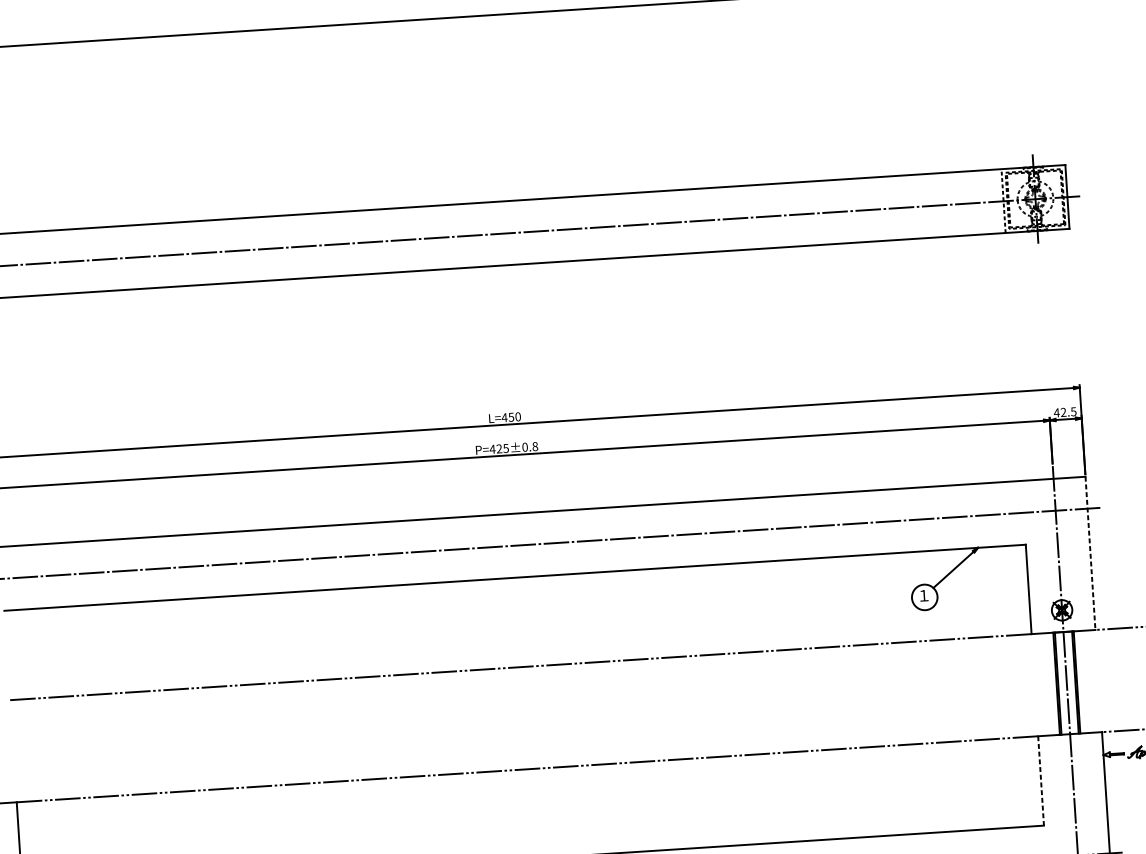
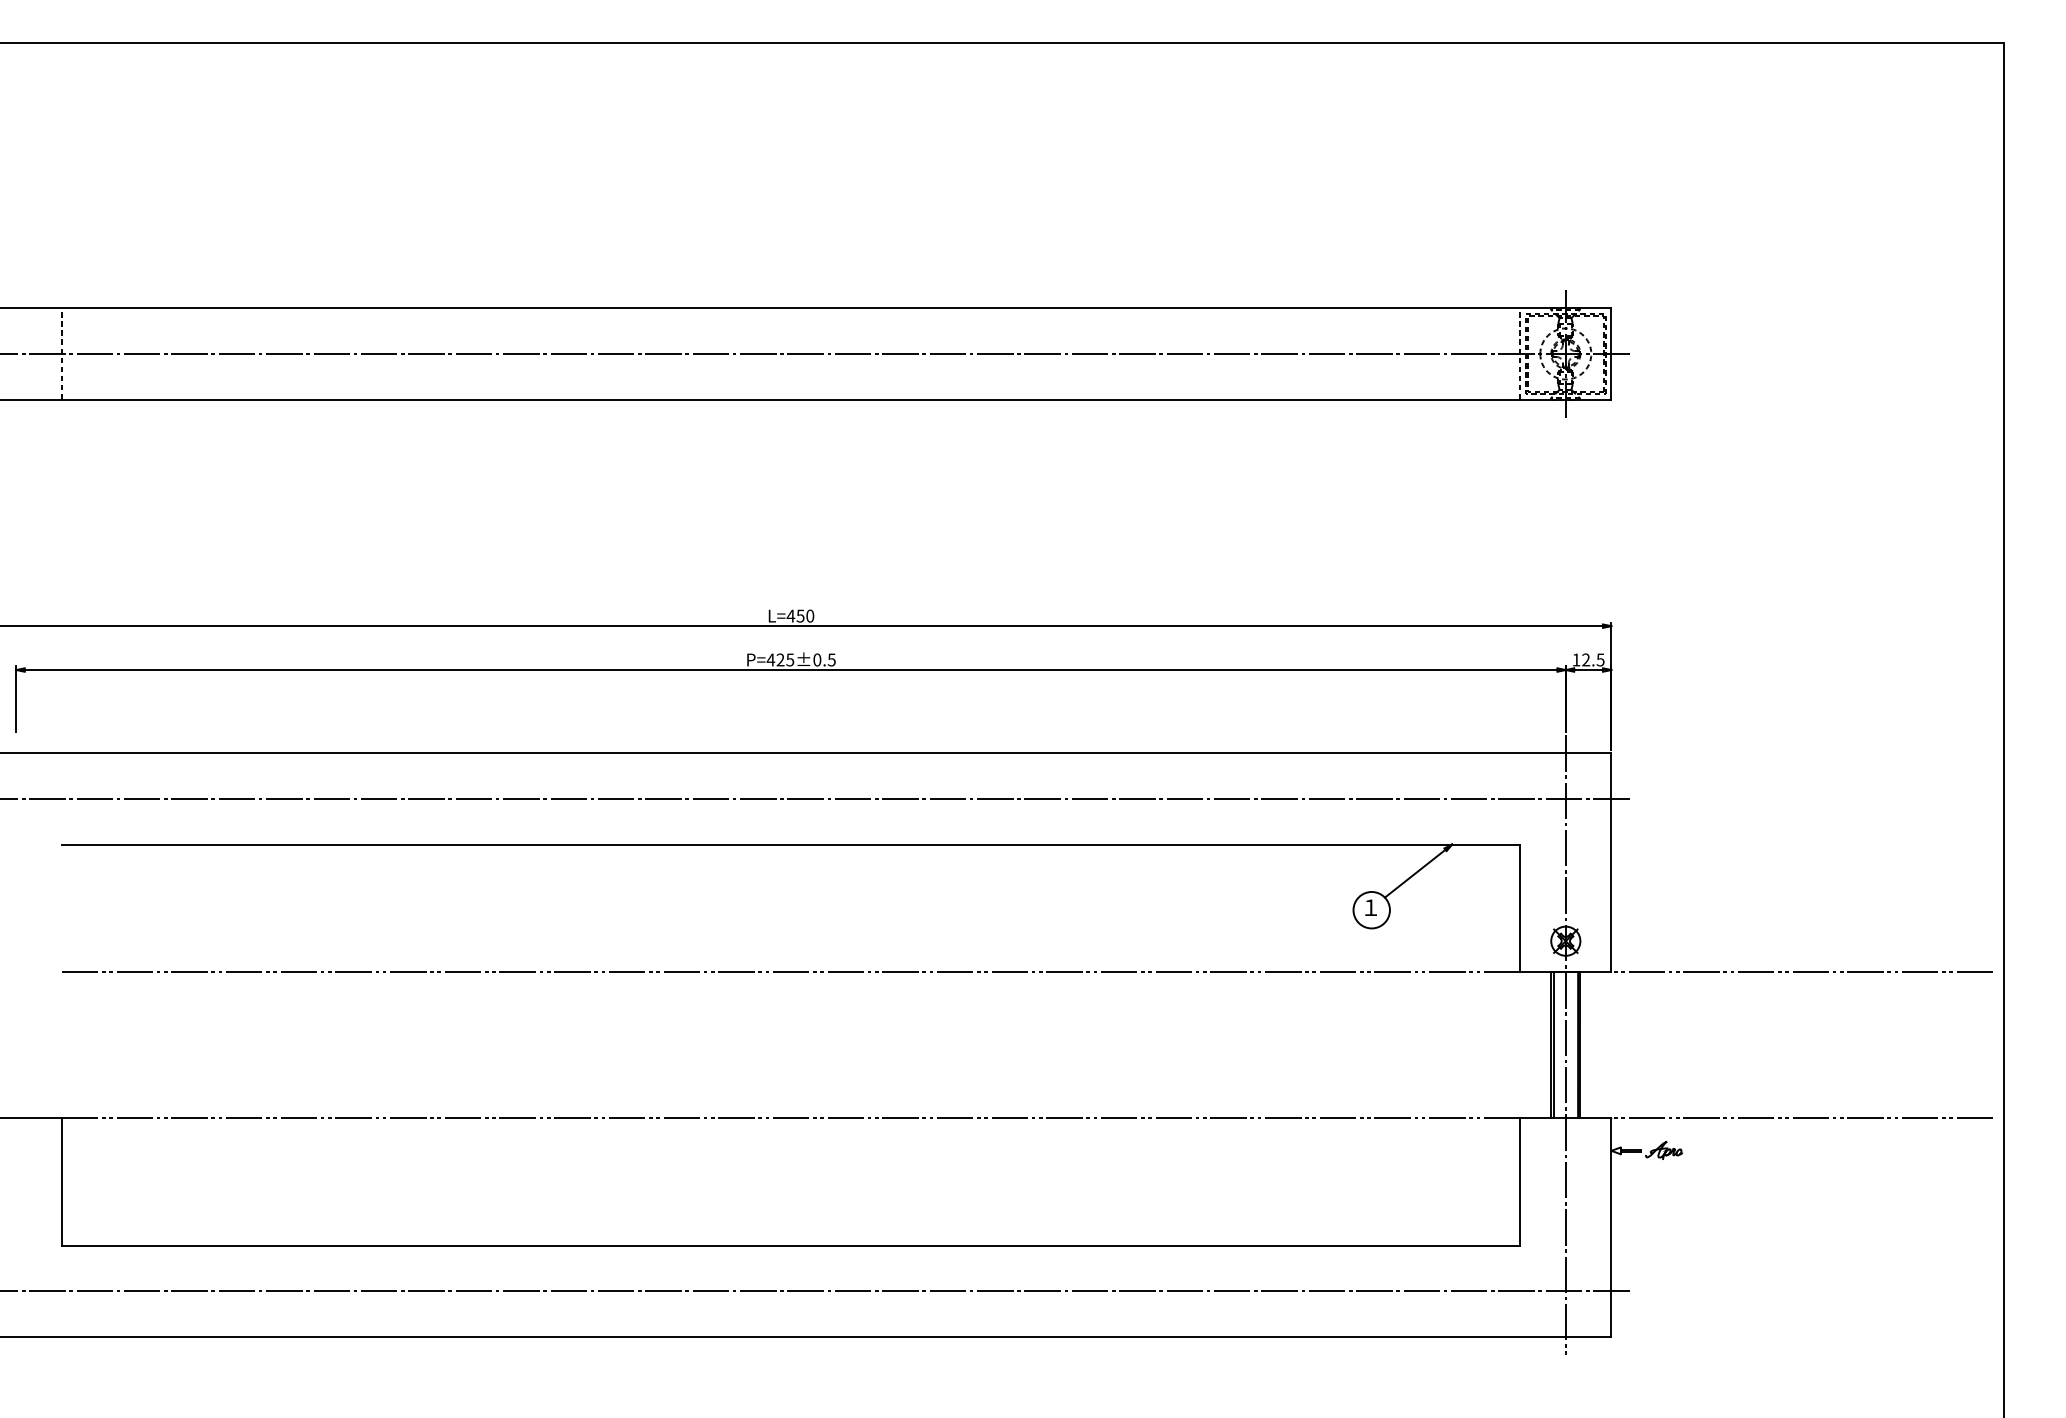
text: (1056, 412) -> (1576, 659), 42.5 -> 12.5
text: (534, 446) -> (831, 659), P=425±0.8 -> P=425±0.5
line: (1090, 553) -> (1611, 863), dashed -> solid
line: (1041, 780) -> (1520, 1181), dashed -> solid

